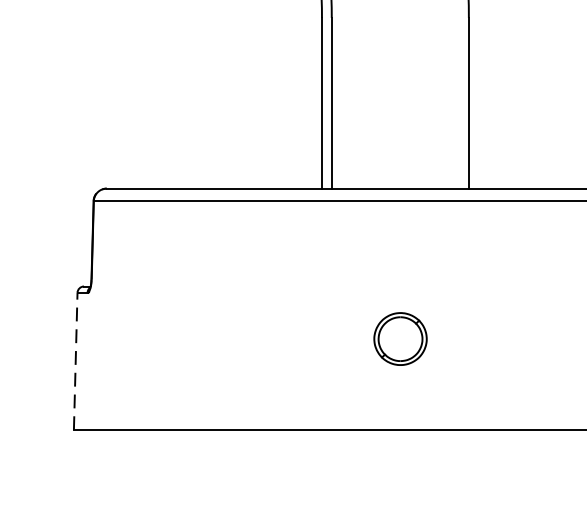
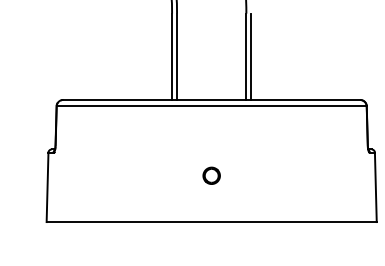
line: (479, 102) -> (251, 56), added
part: (399, 338) -> (211, 175), size x0.62
line: (75, 361) -> (47, 187), dashed -> solid

